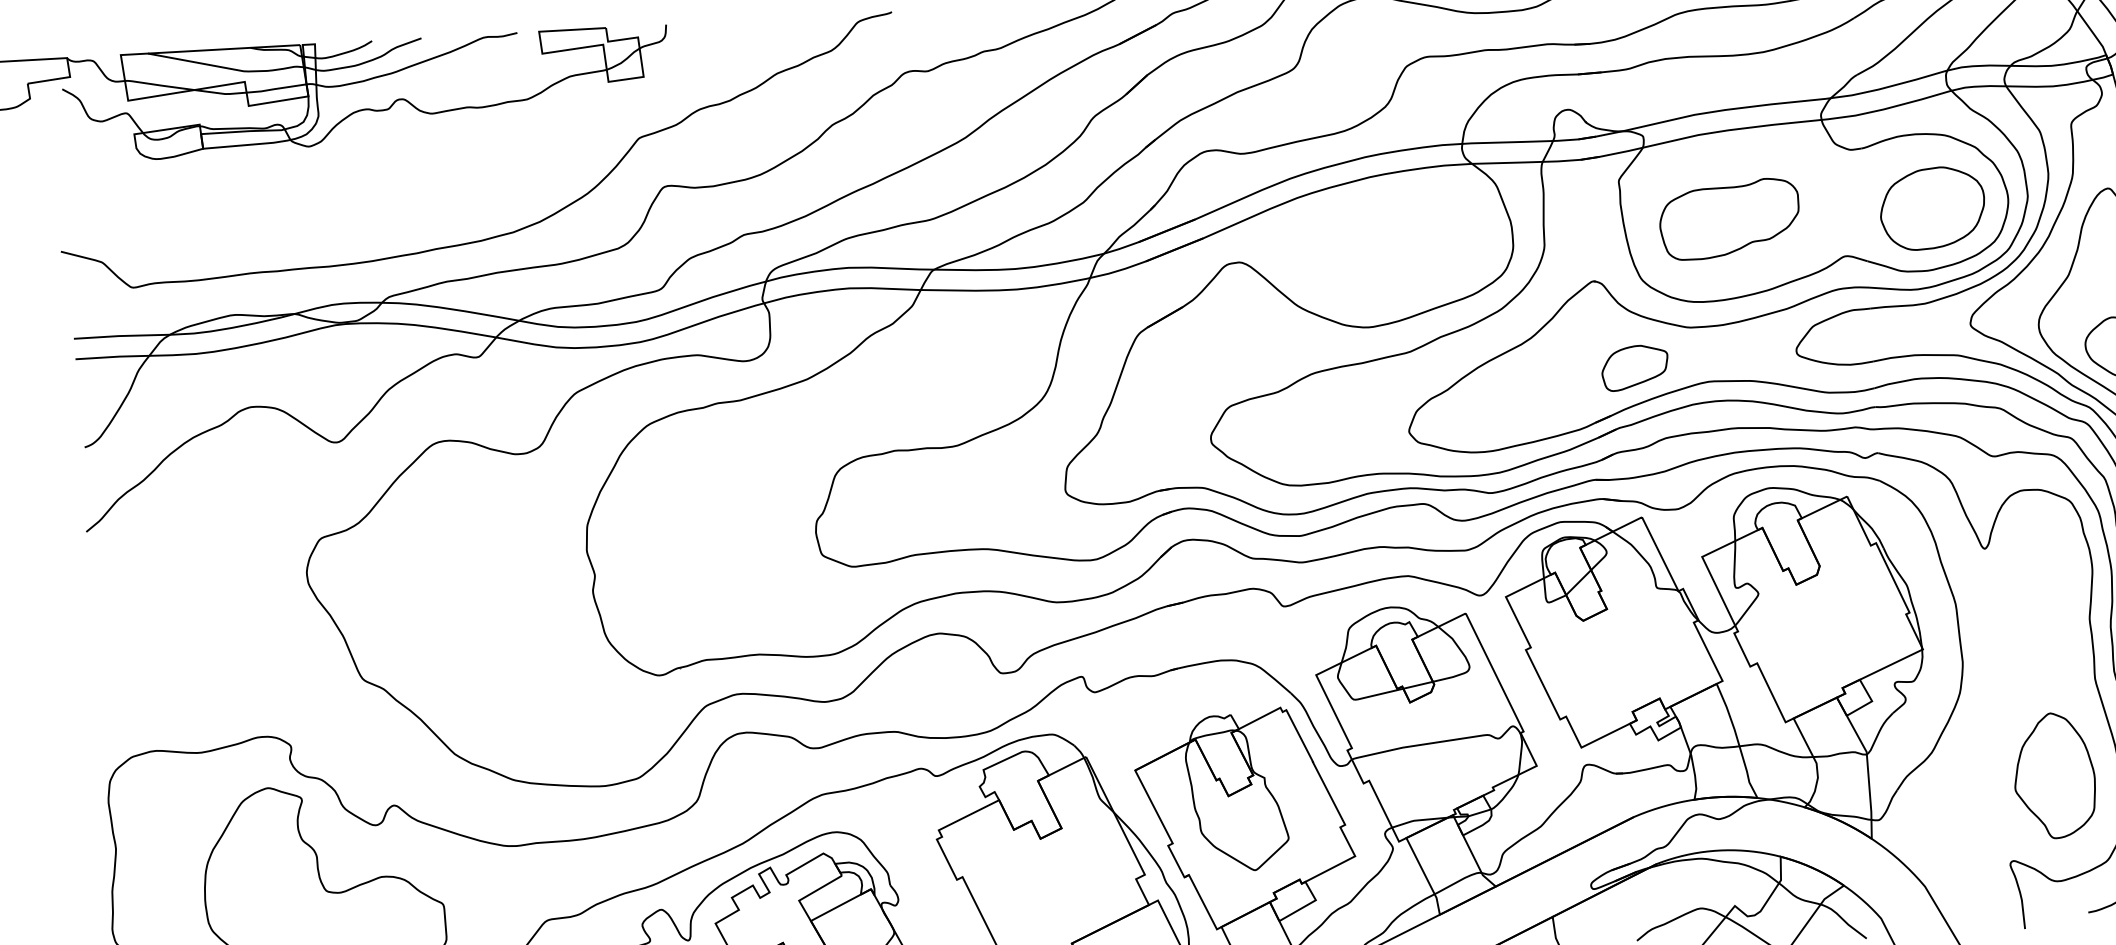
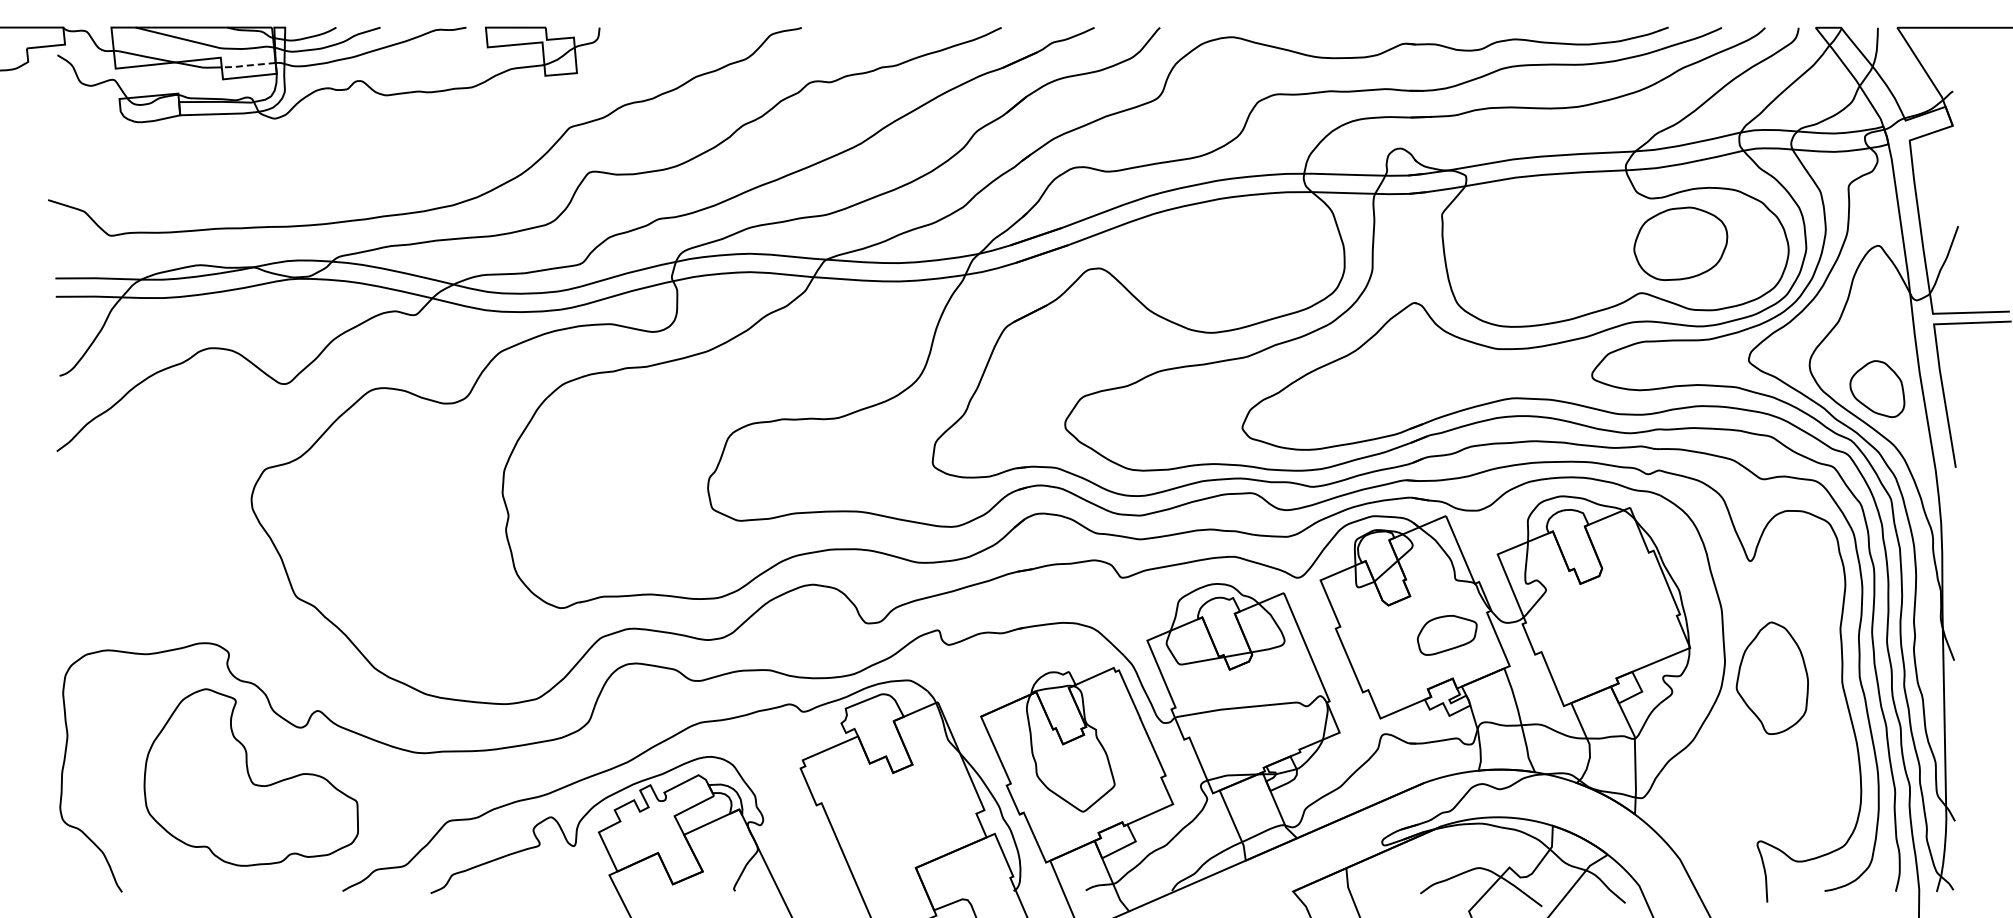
line: (275, 88) -> (247, 65), solid -> dashed
part: (1932, 208) -> (1680, 243), moved
part: (1730, 219) -> (1539, 254), removed
part: (1634, 368) -> (1446, 635), moved
part: (2053, 774) -> (1771, 677), moved

